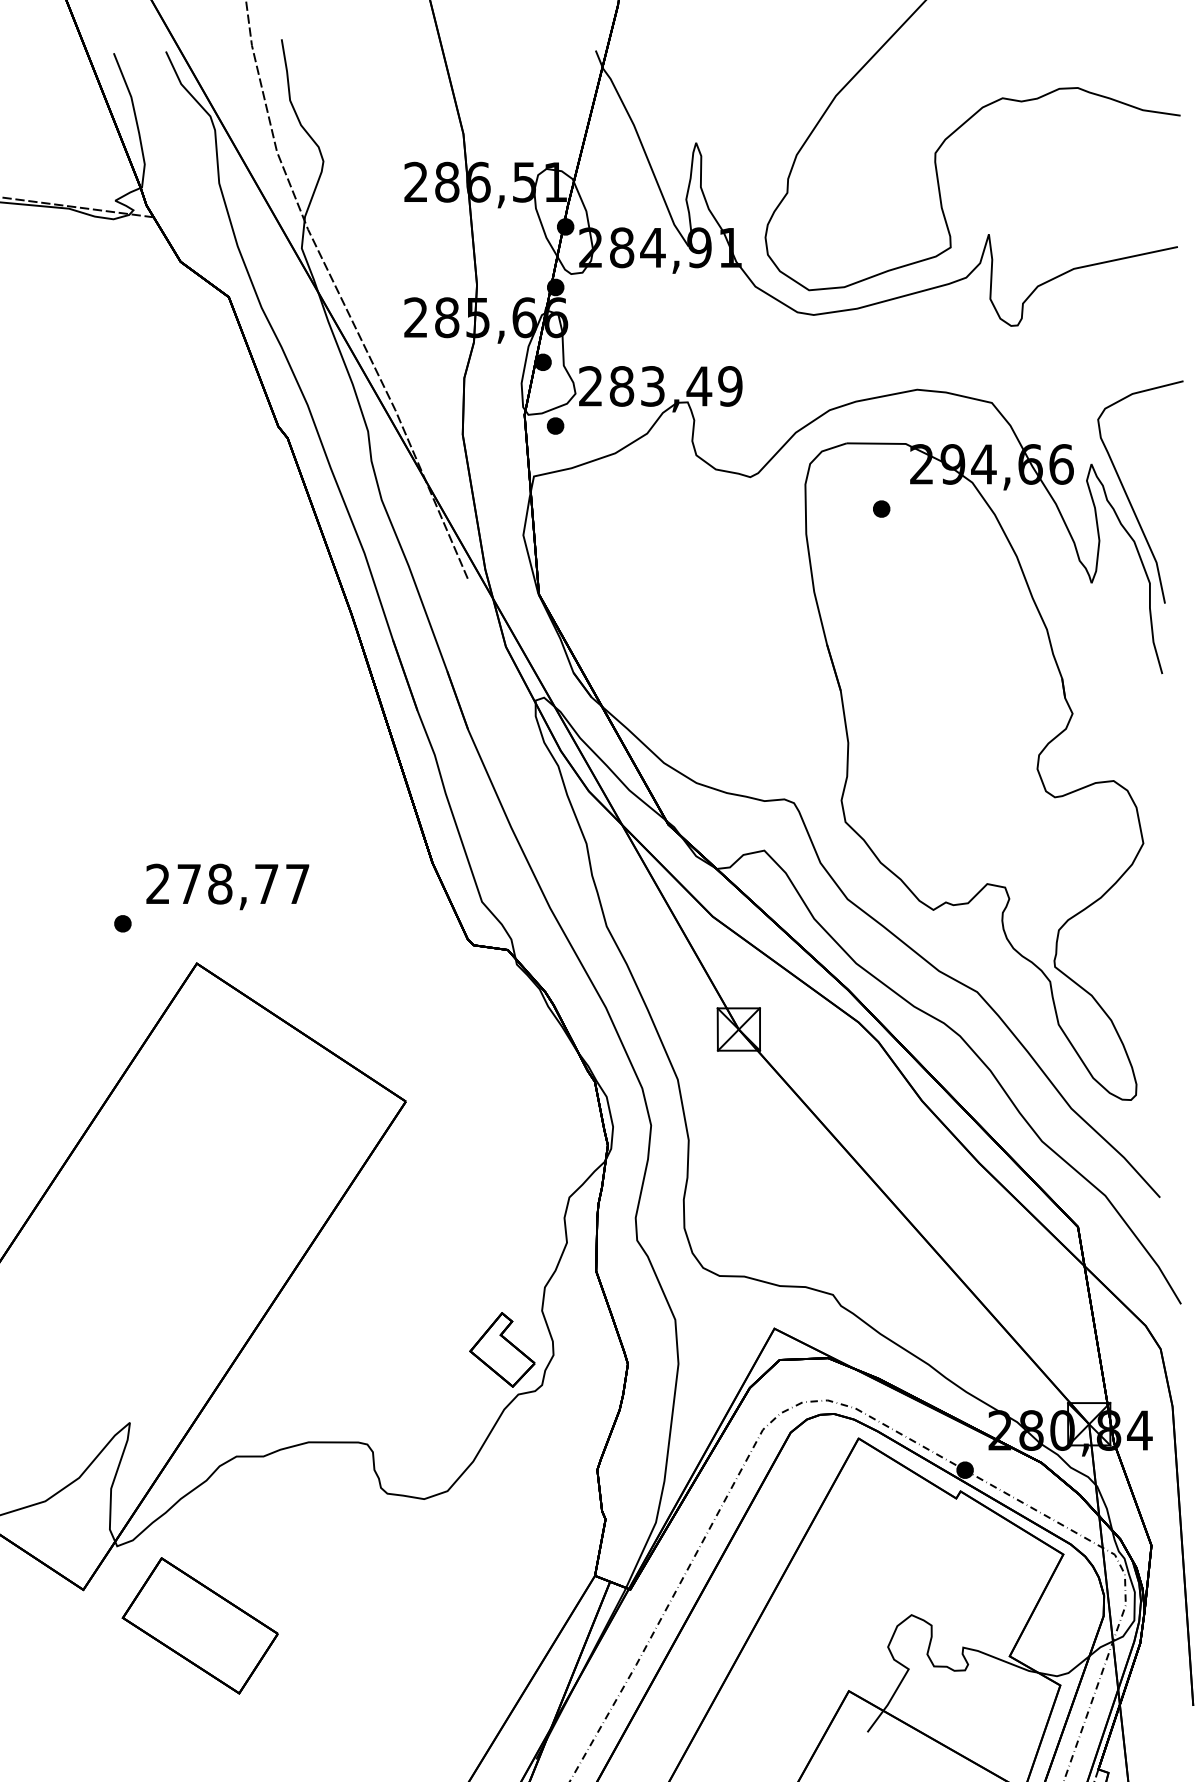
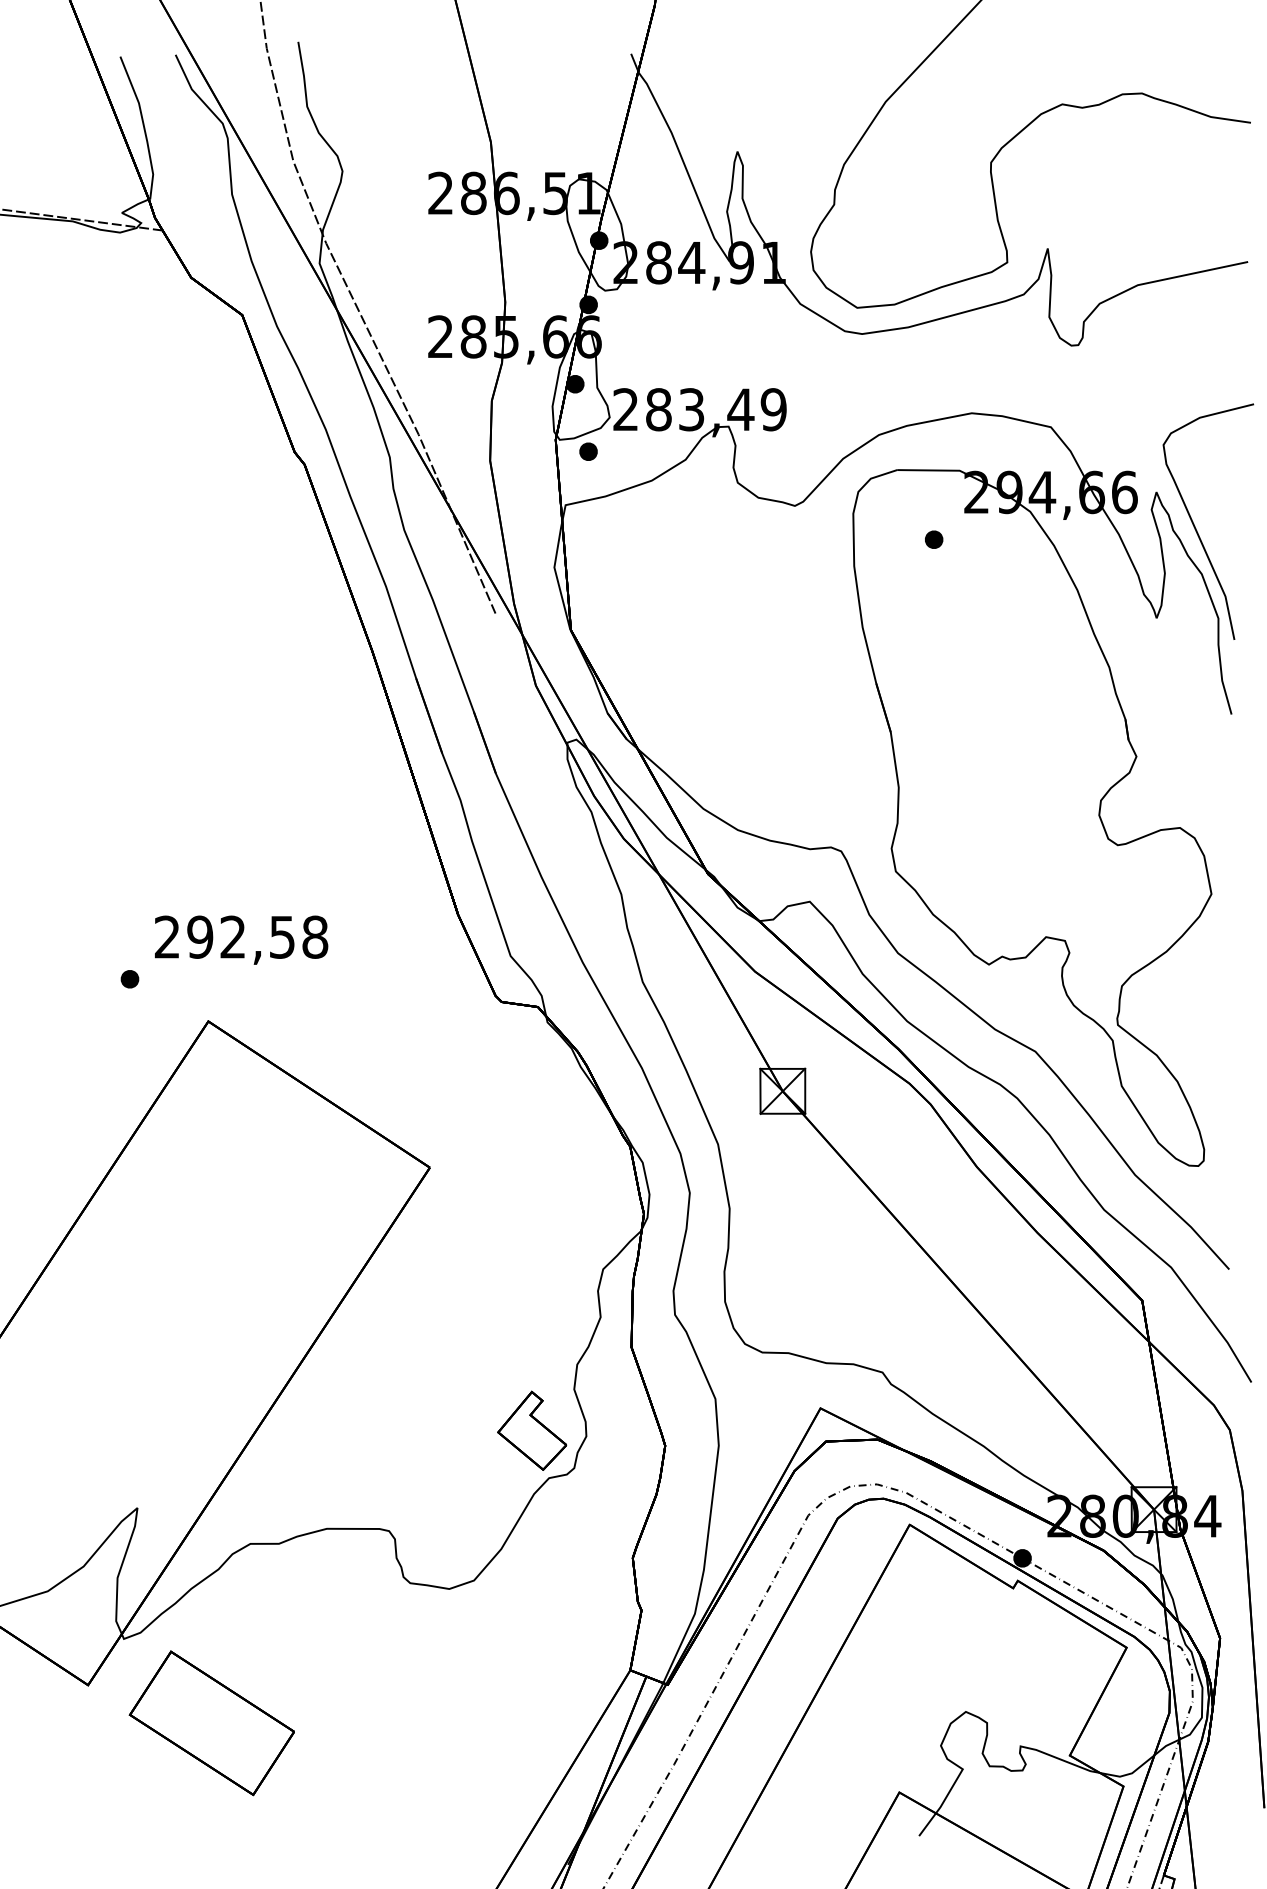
text: (243, 883) -> (257, 936), 278,77 -> 292,58

